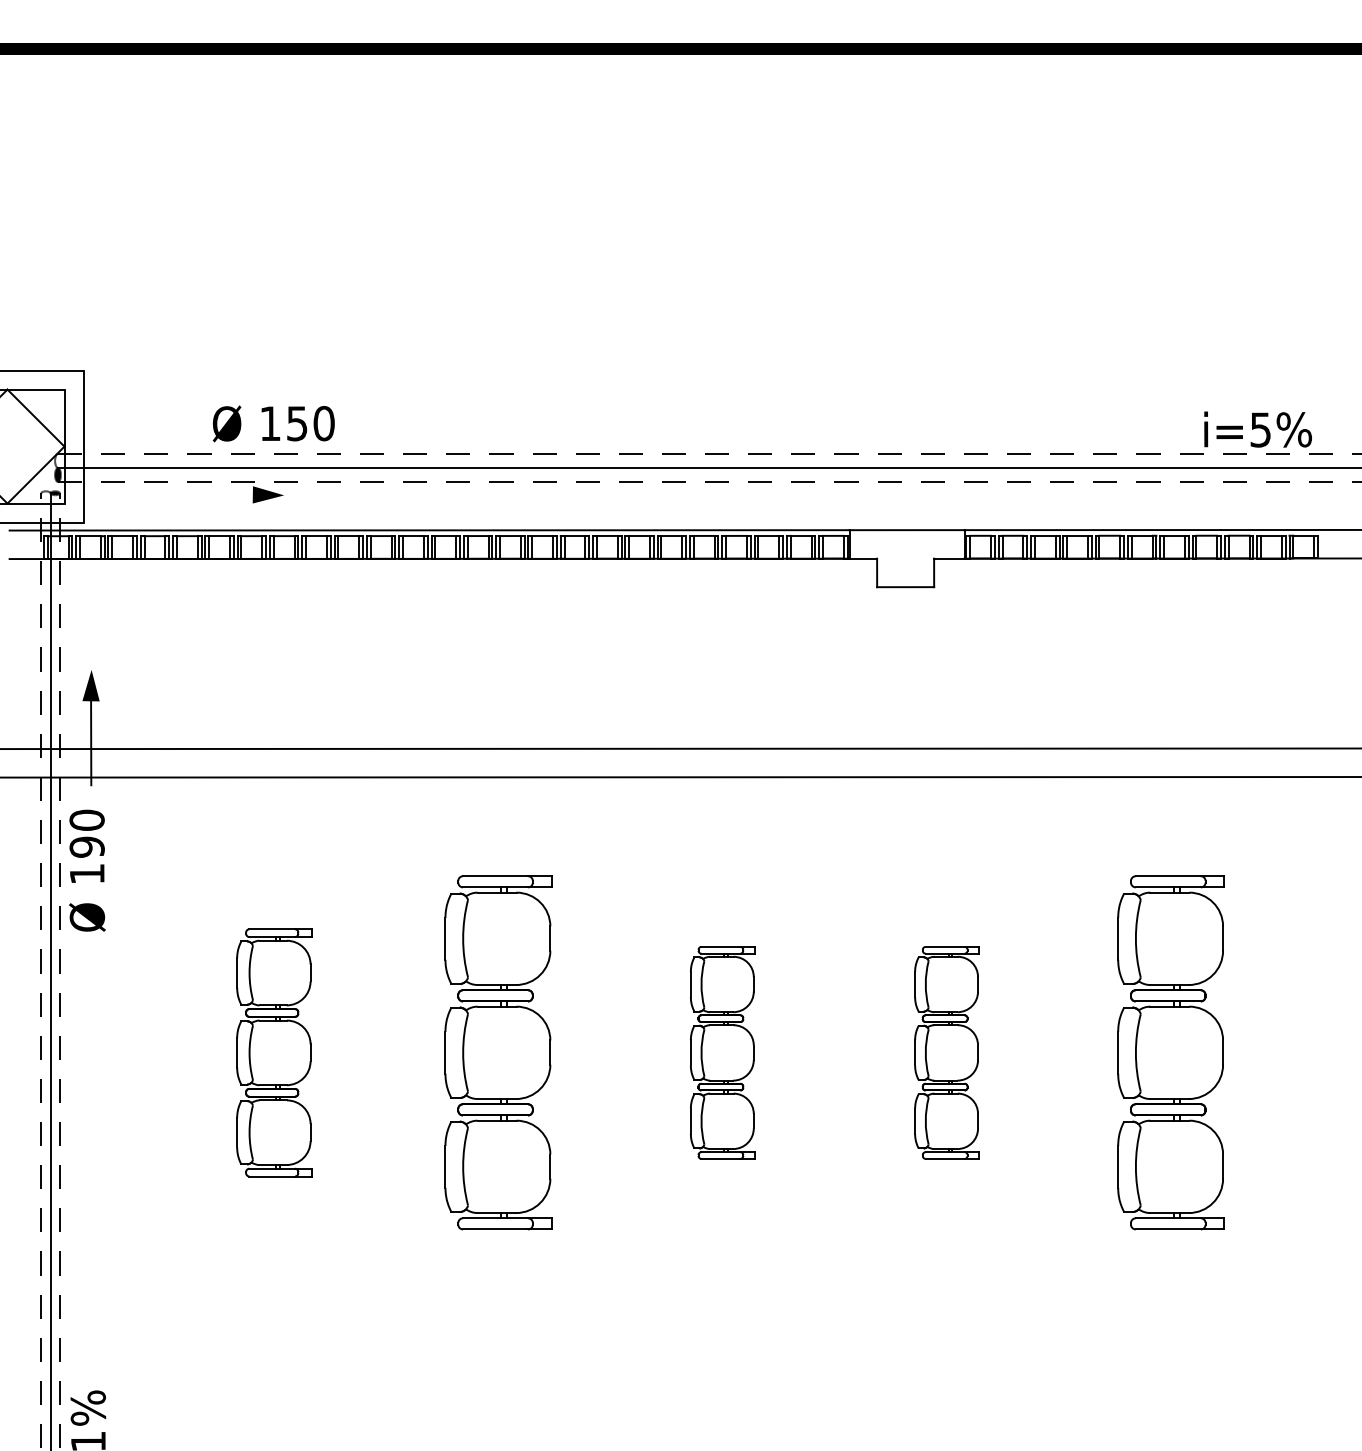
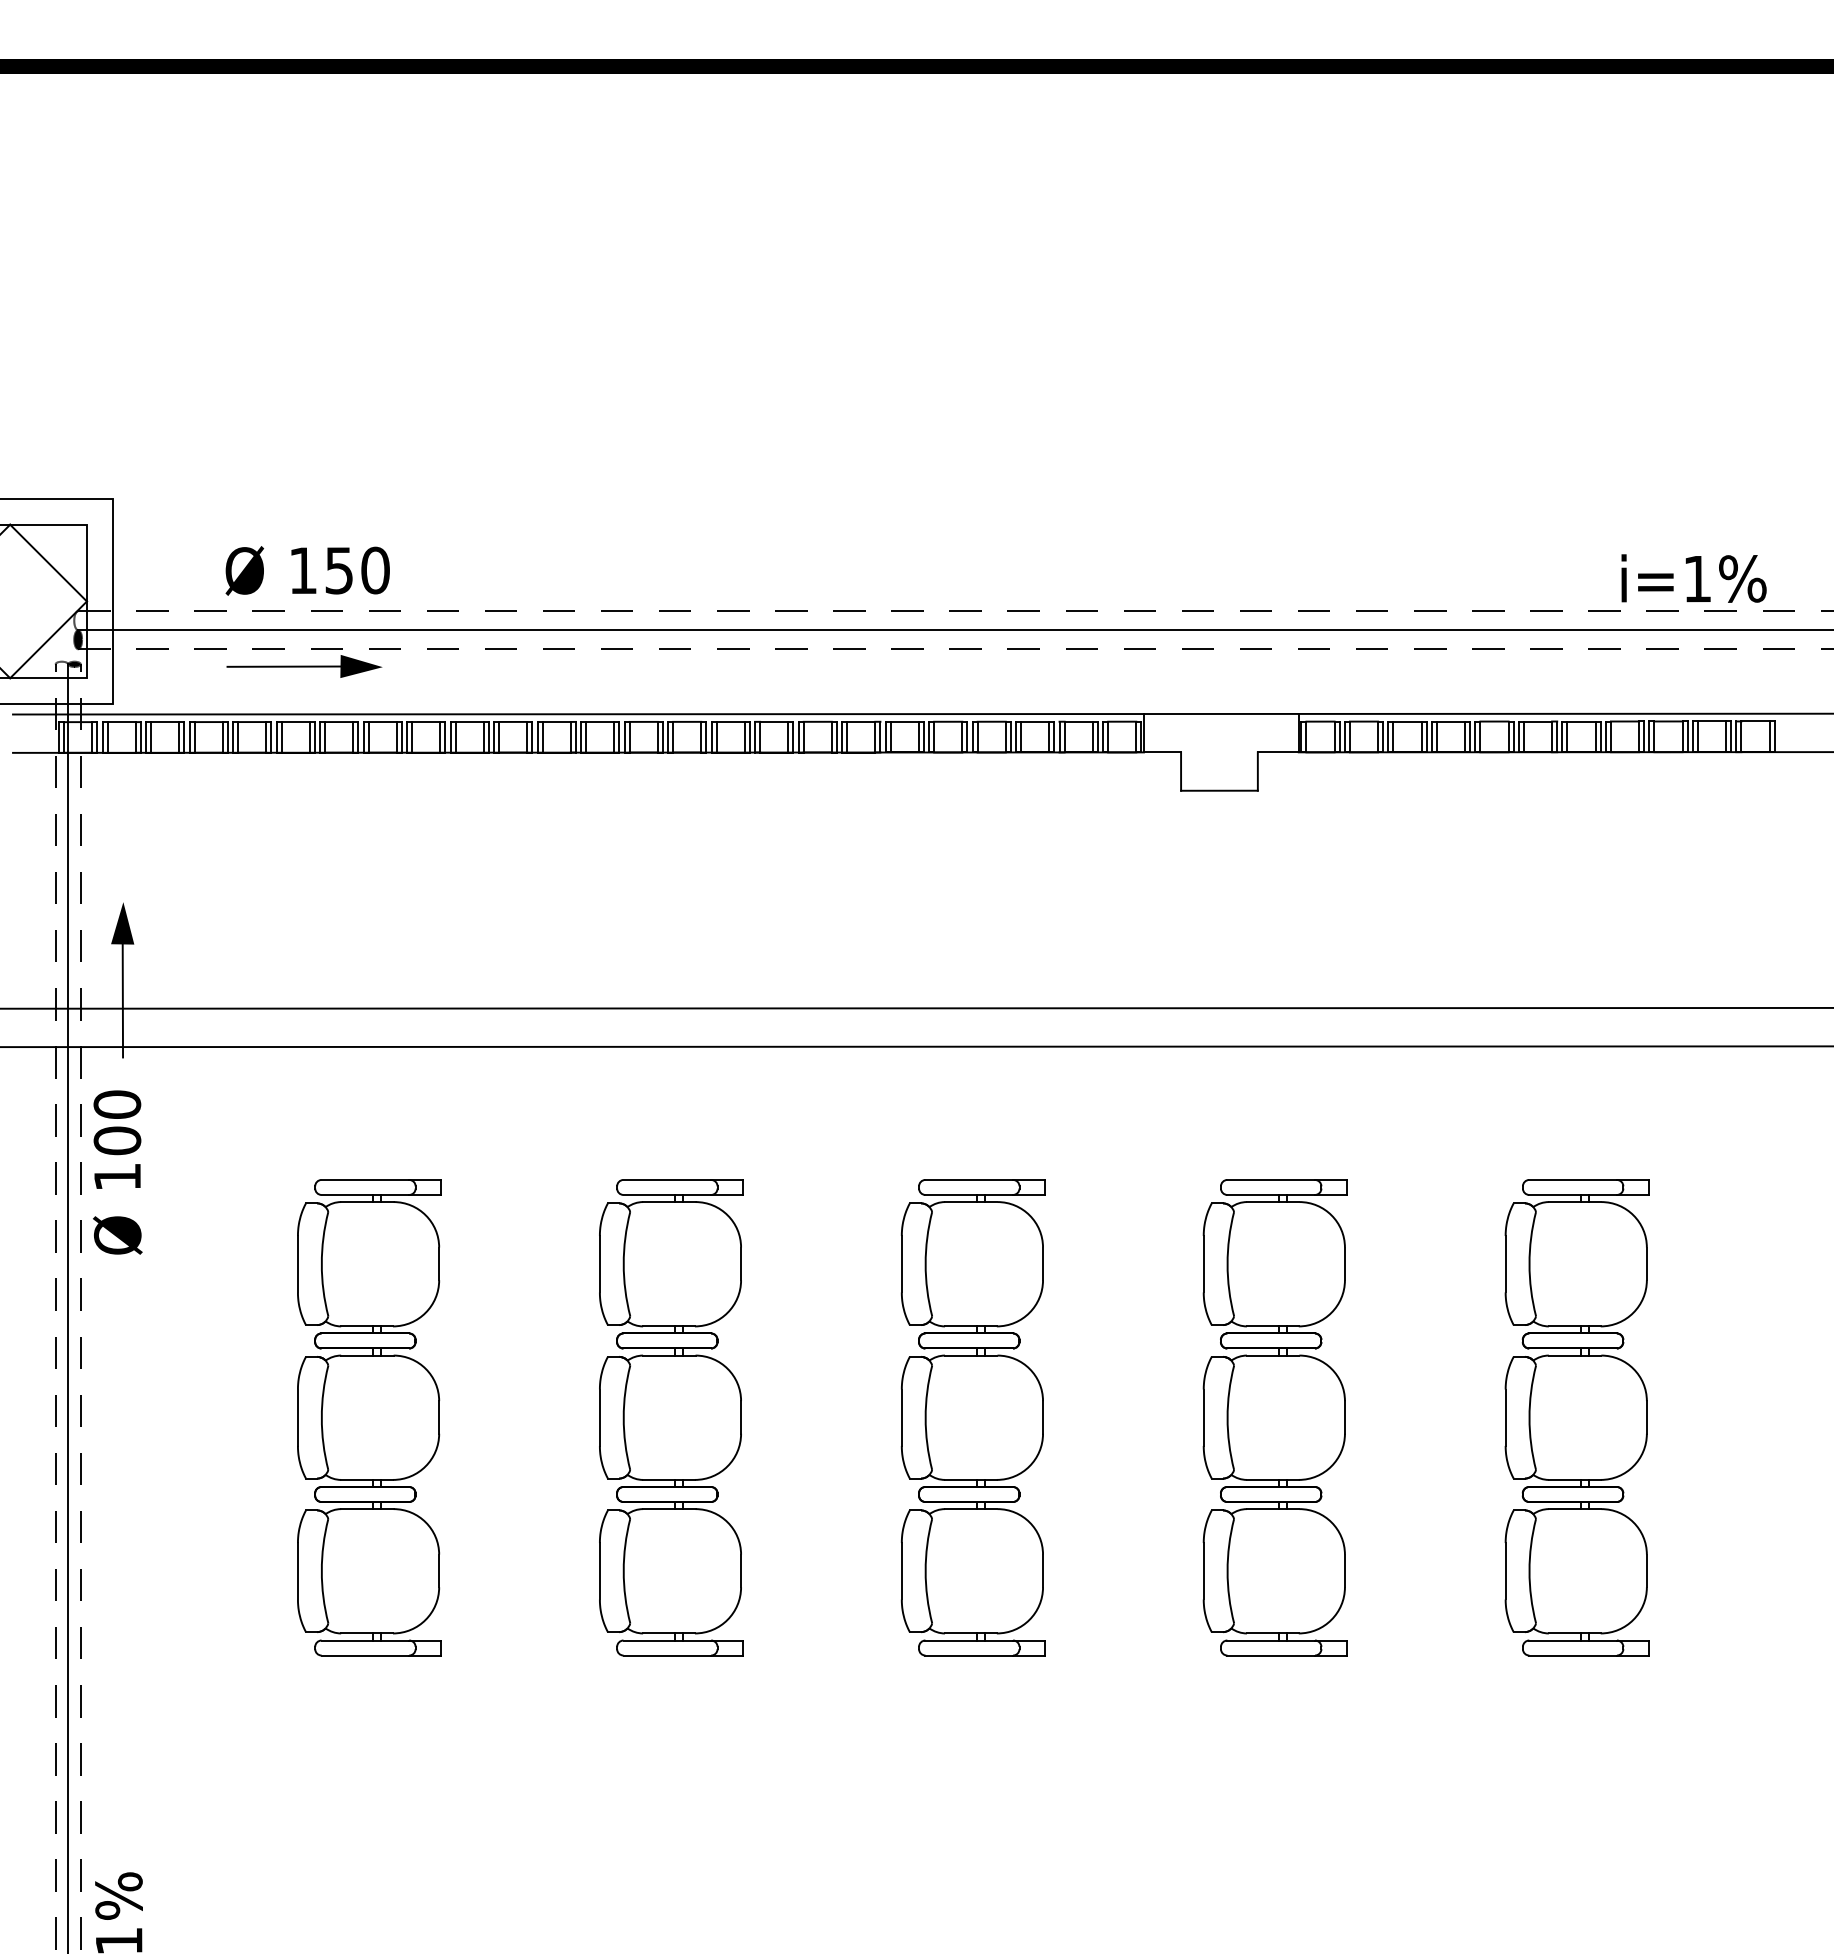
text: (273, 423) -> (307, 570), moved
text: (1260, 430) -> (1697, 579), i=5%%% -> i=1%%%
line: (210, 494) -> (283, 666), added
text: (87, 846) -> (117, 1140), 190 -> 100
part: (274, 1052) -> (369, 1417), size x1.43
part: (722, 1052) -> (972, 1417), size x1.67
part: (946, 1052) -> (1274, 1417), size x1.67

